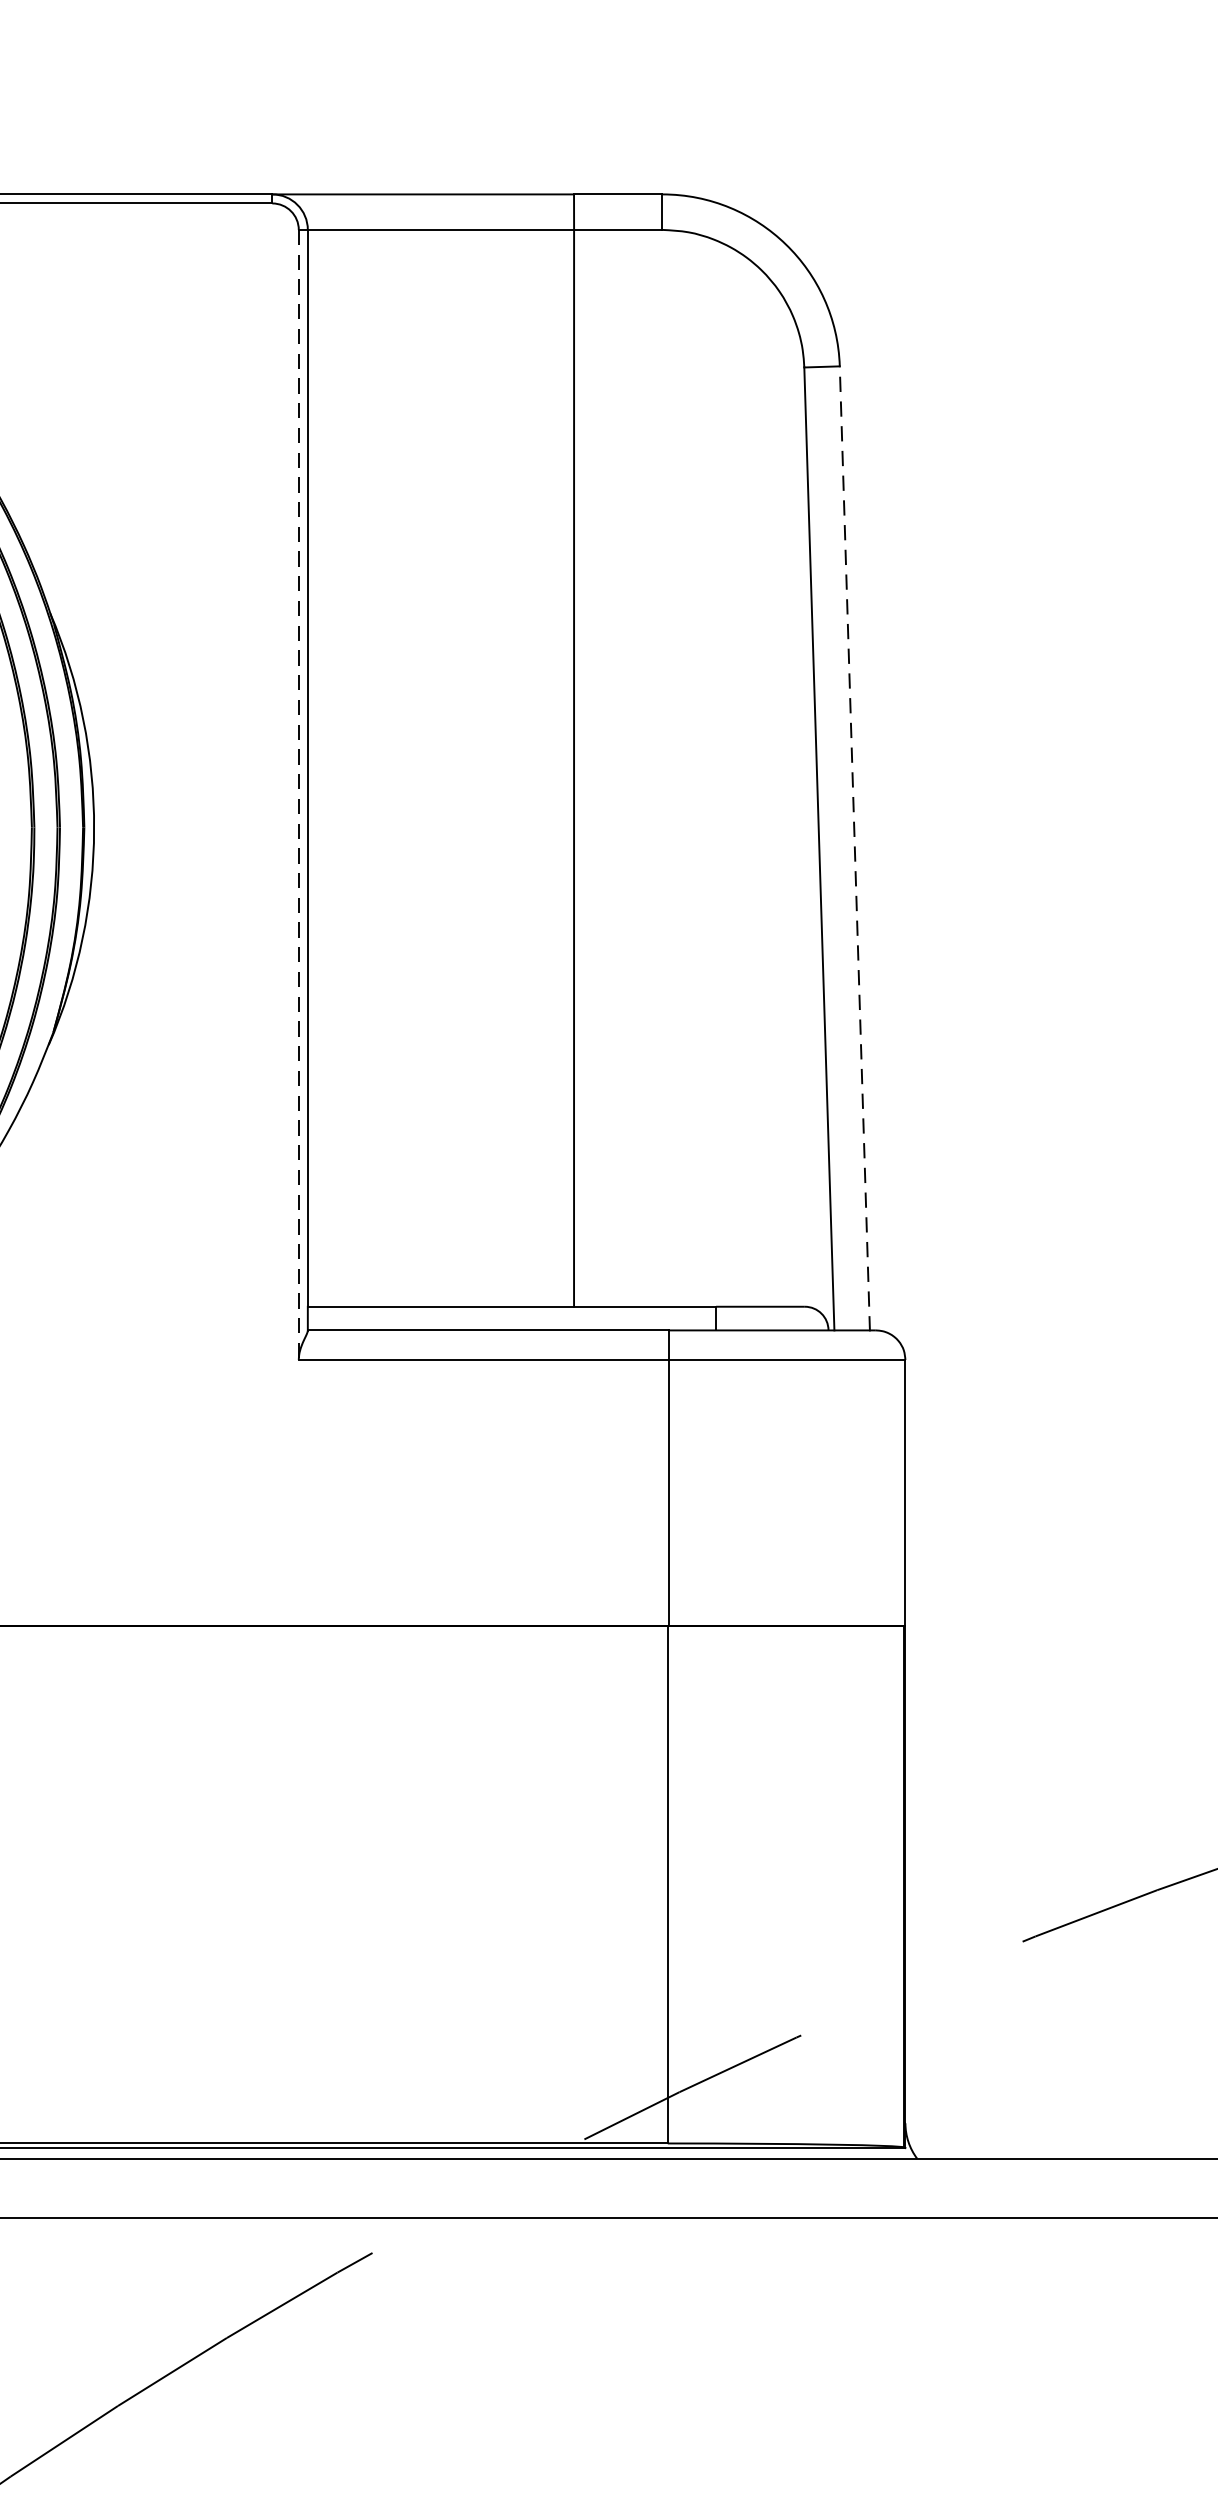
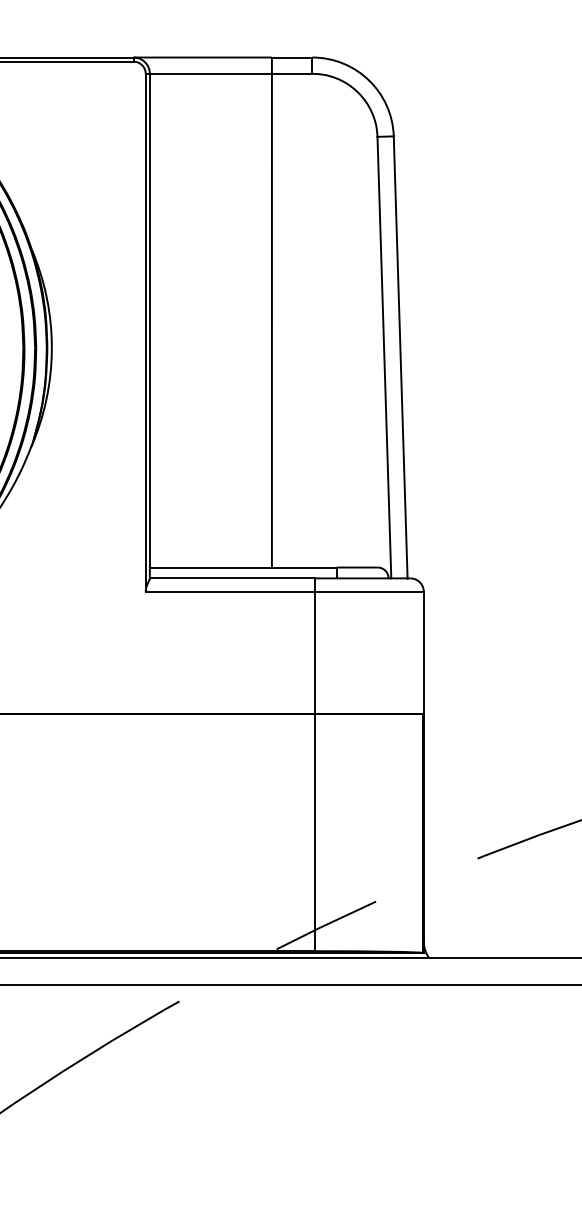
line: (298, 796) -> (145, 333), dashed -> solid
line: (854, 848) -> (400, 357), dashed -> solid

